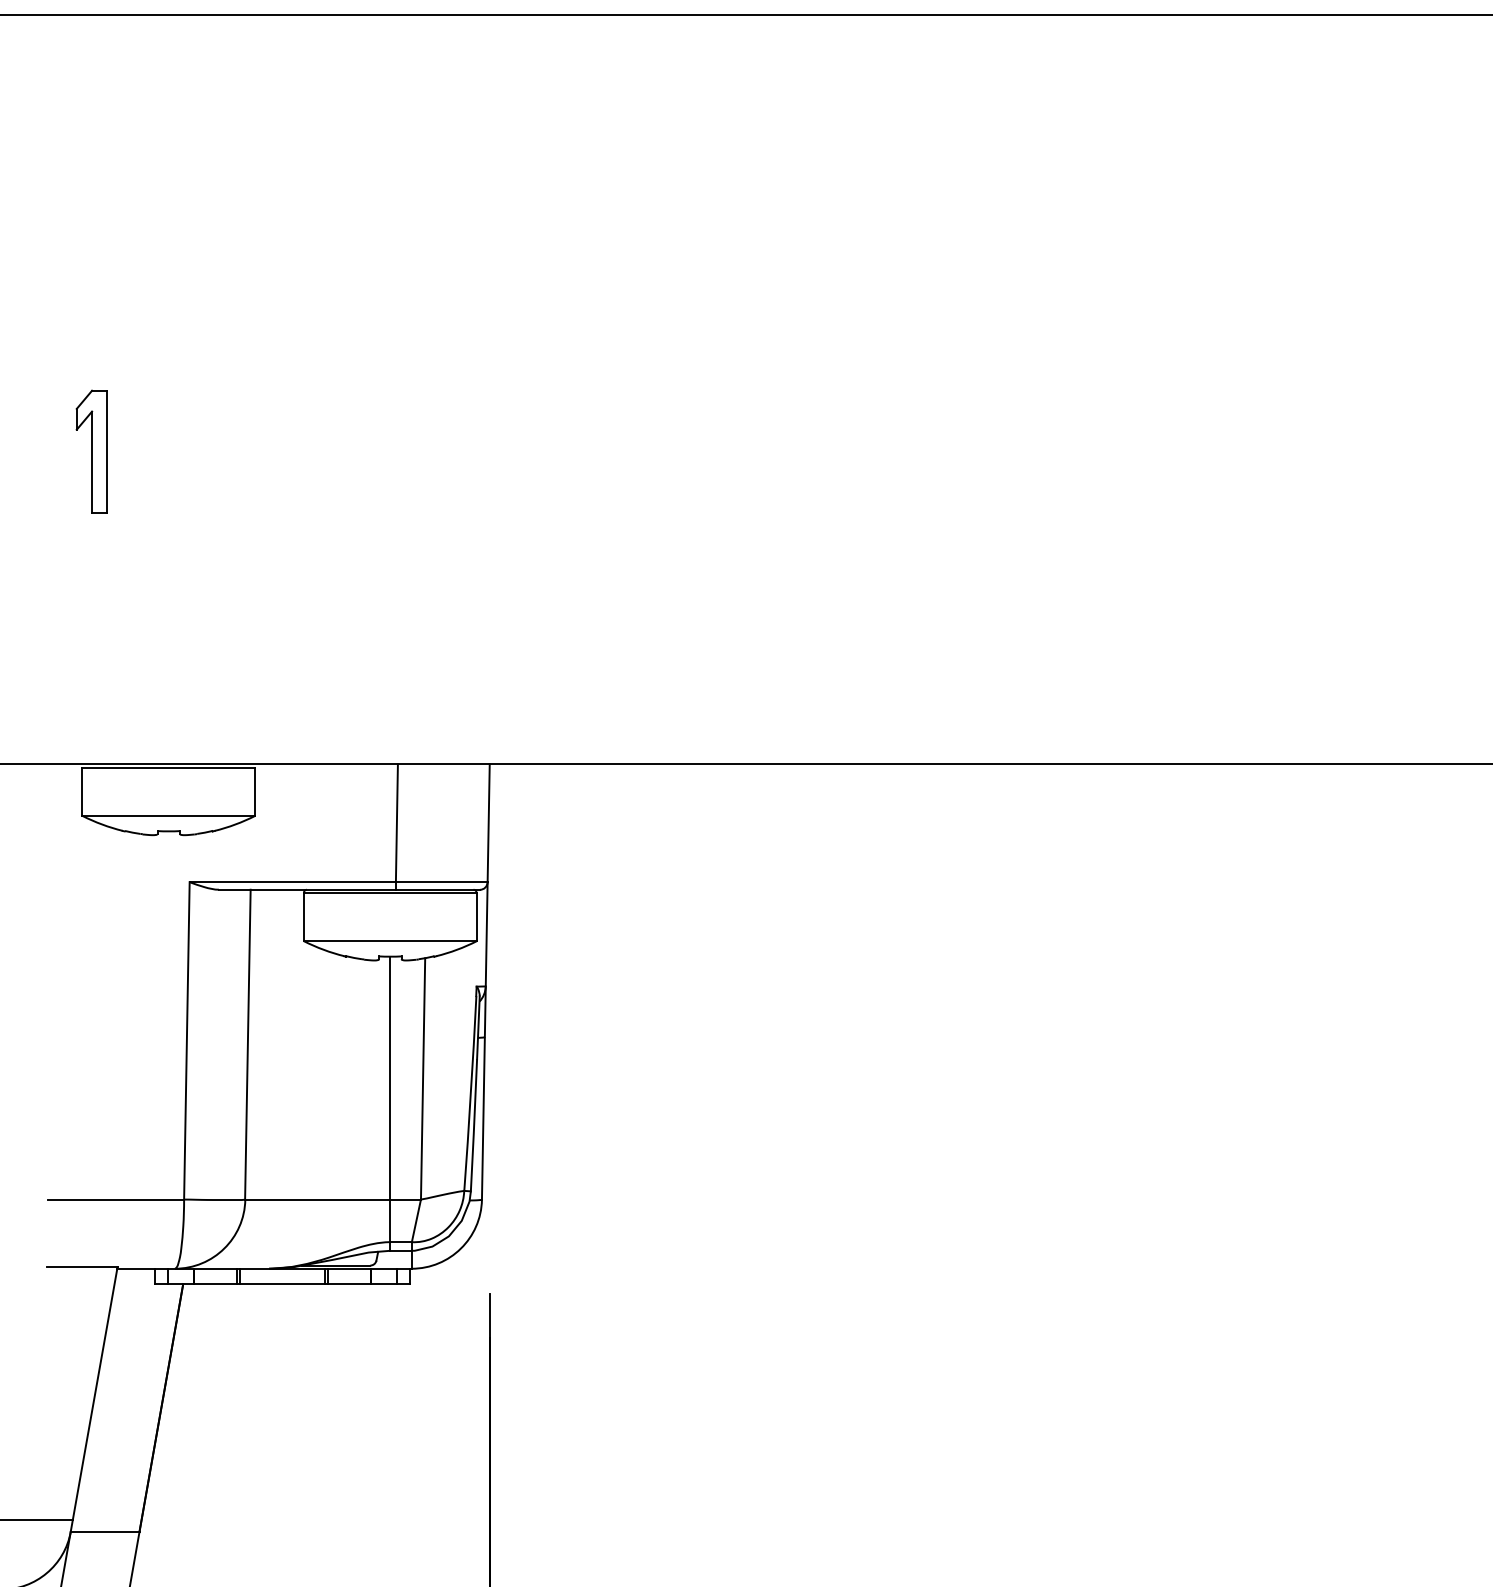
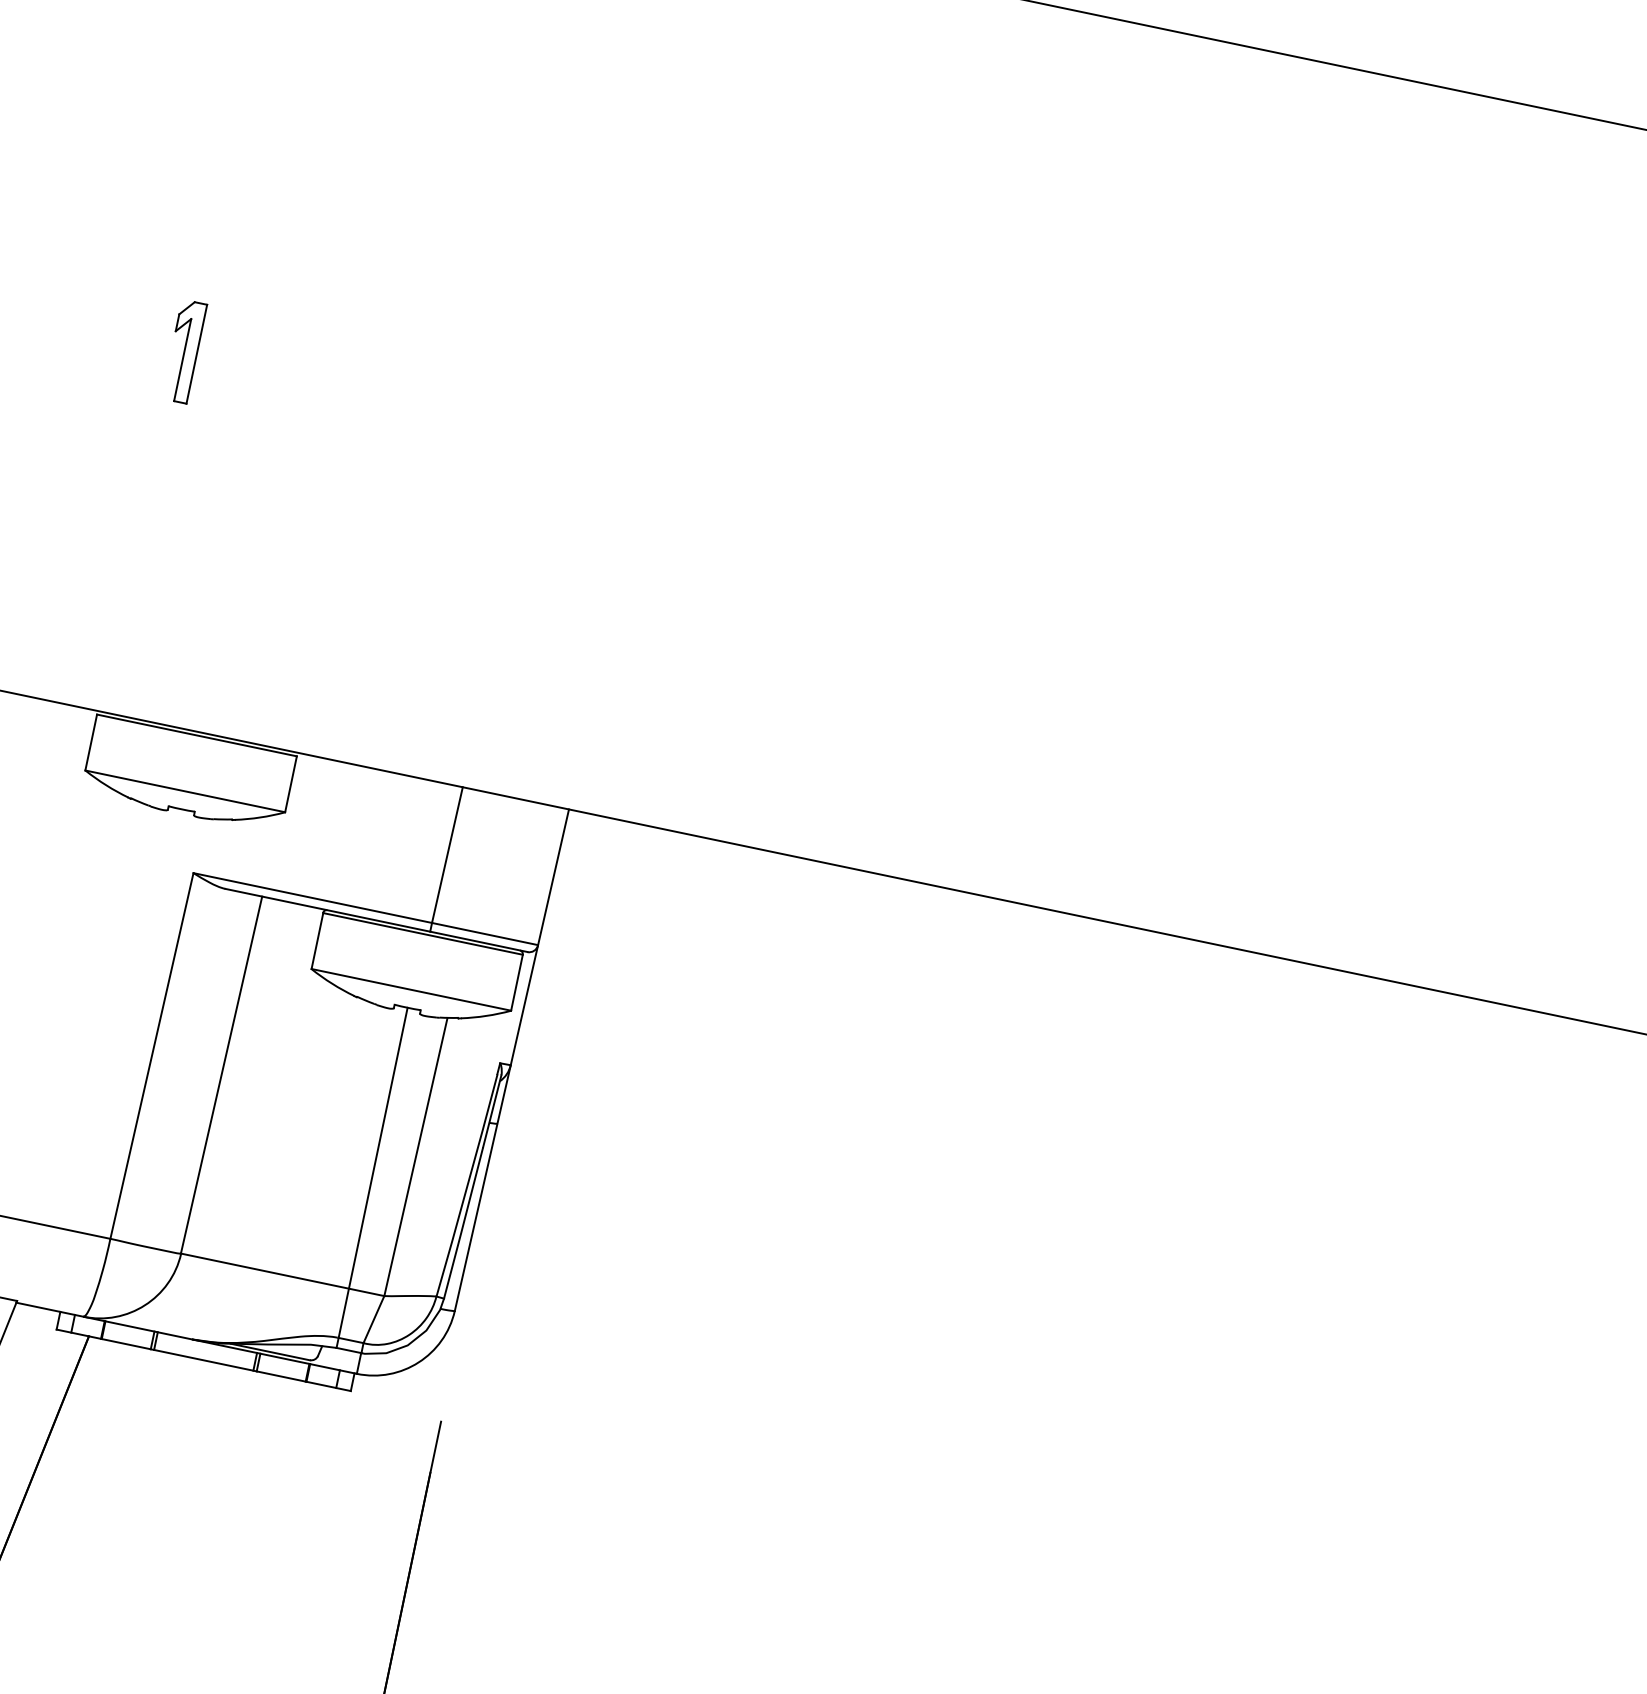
part: (91, 451) -> (184, 351), size x0.7

